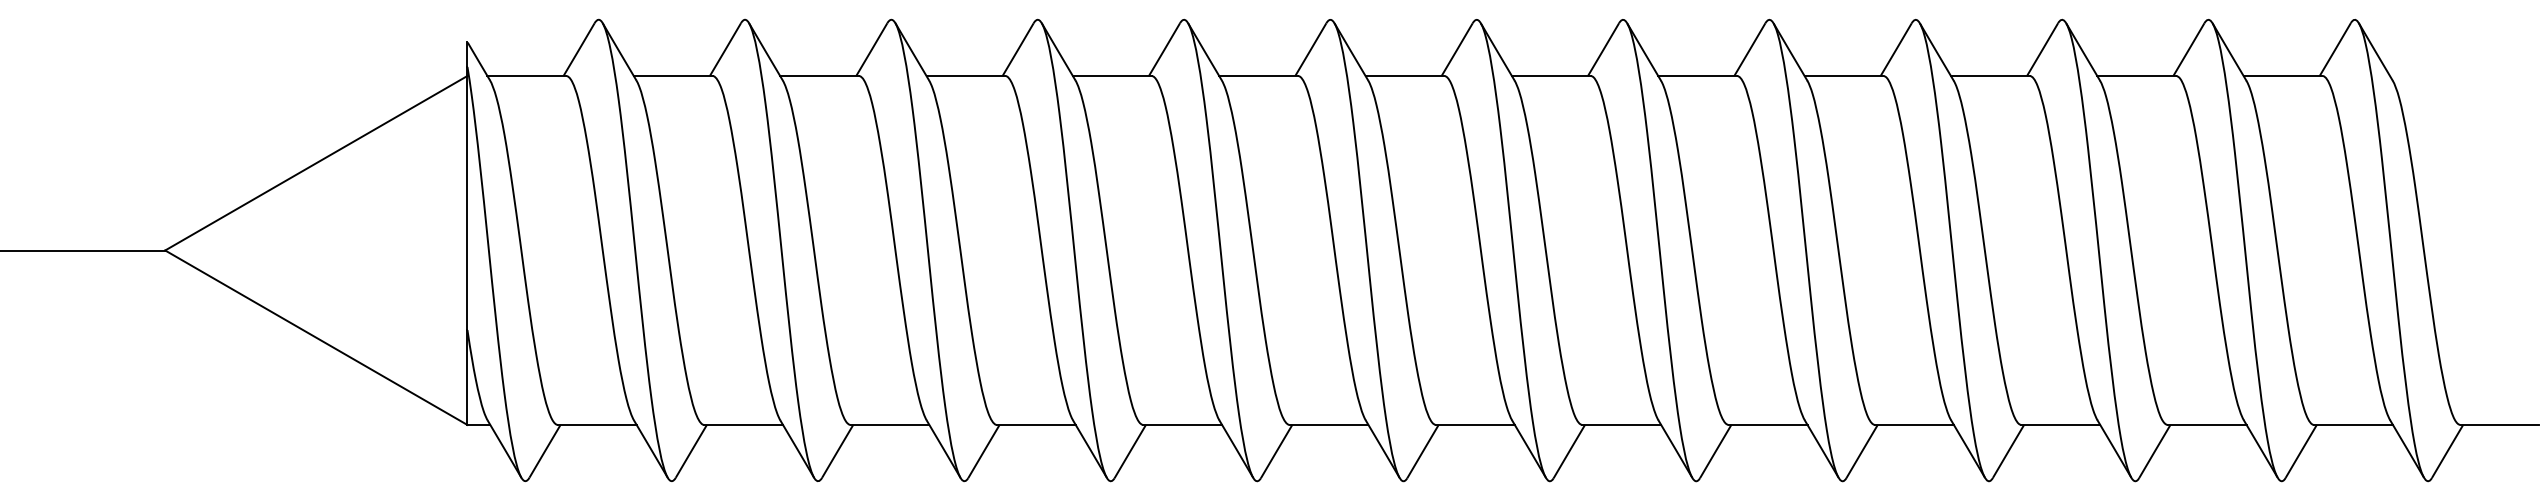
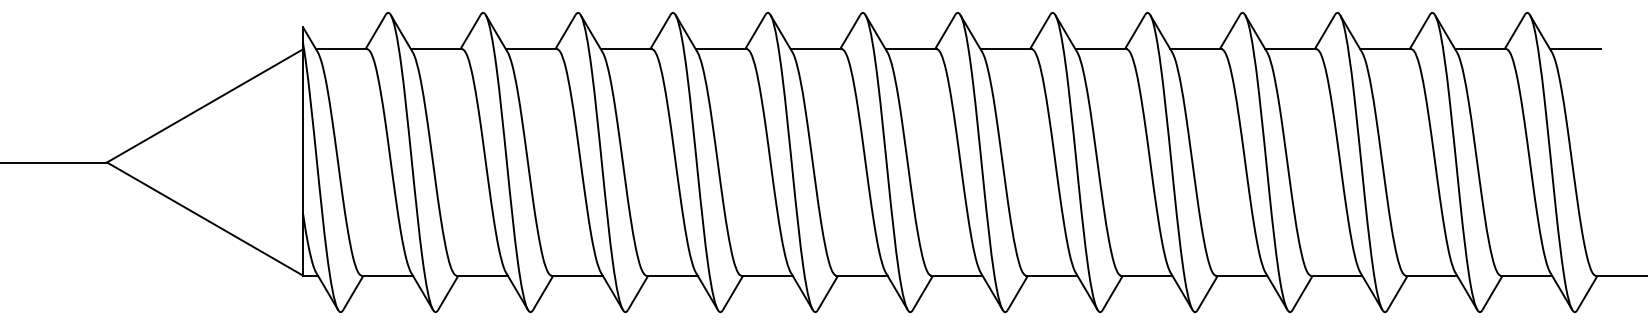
line: (2429, 76) -> (1575, 49), added

